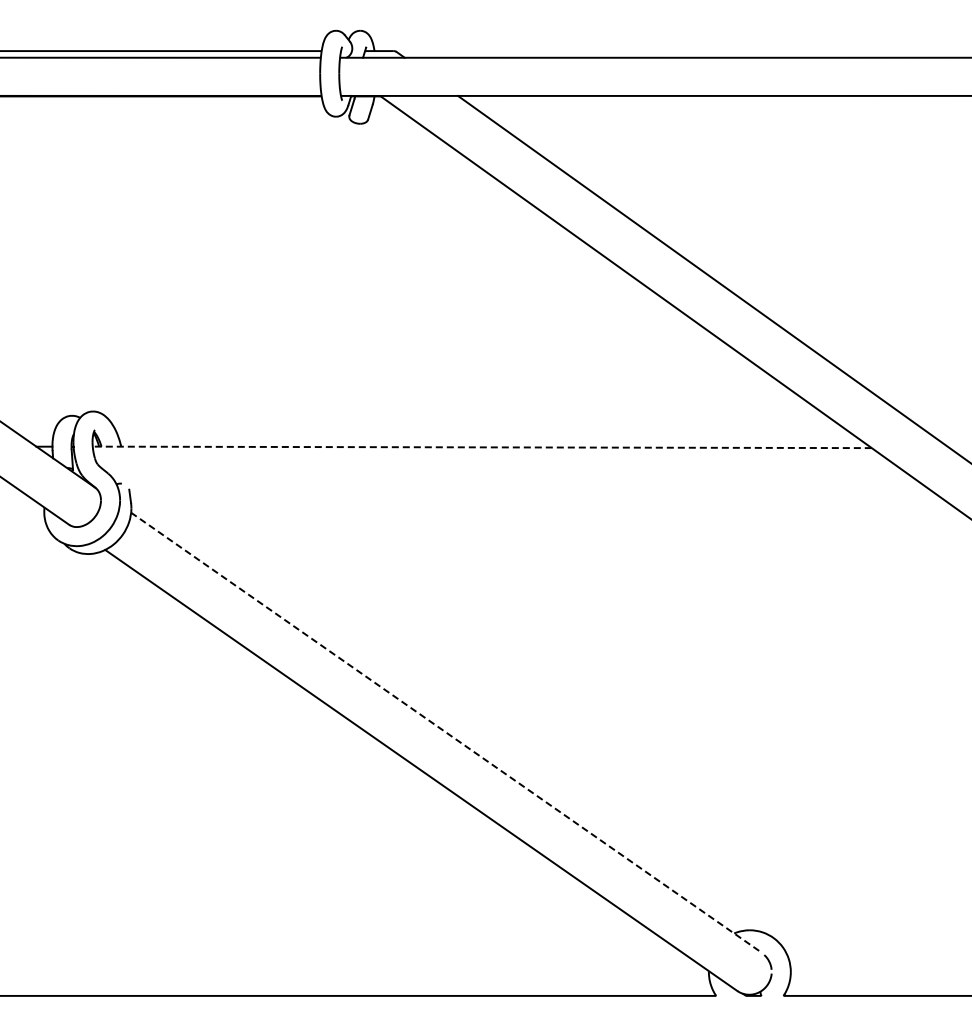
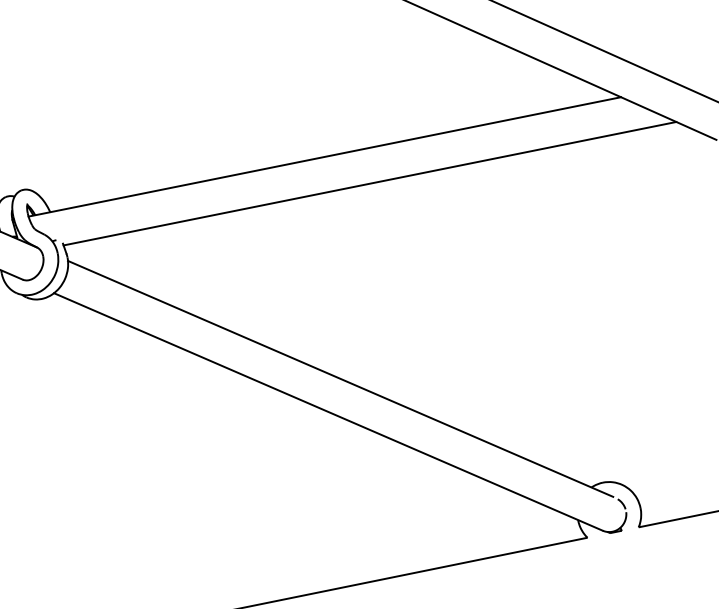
line: (482, 447) -> (325, 156), dashed -> solid
line: (532, 492) -> (369, 183), added
line: (445, 731) -> (340, 378), dashed -> solid

